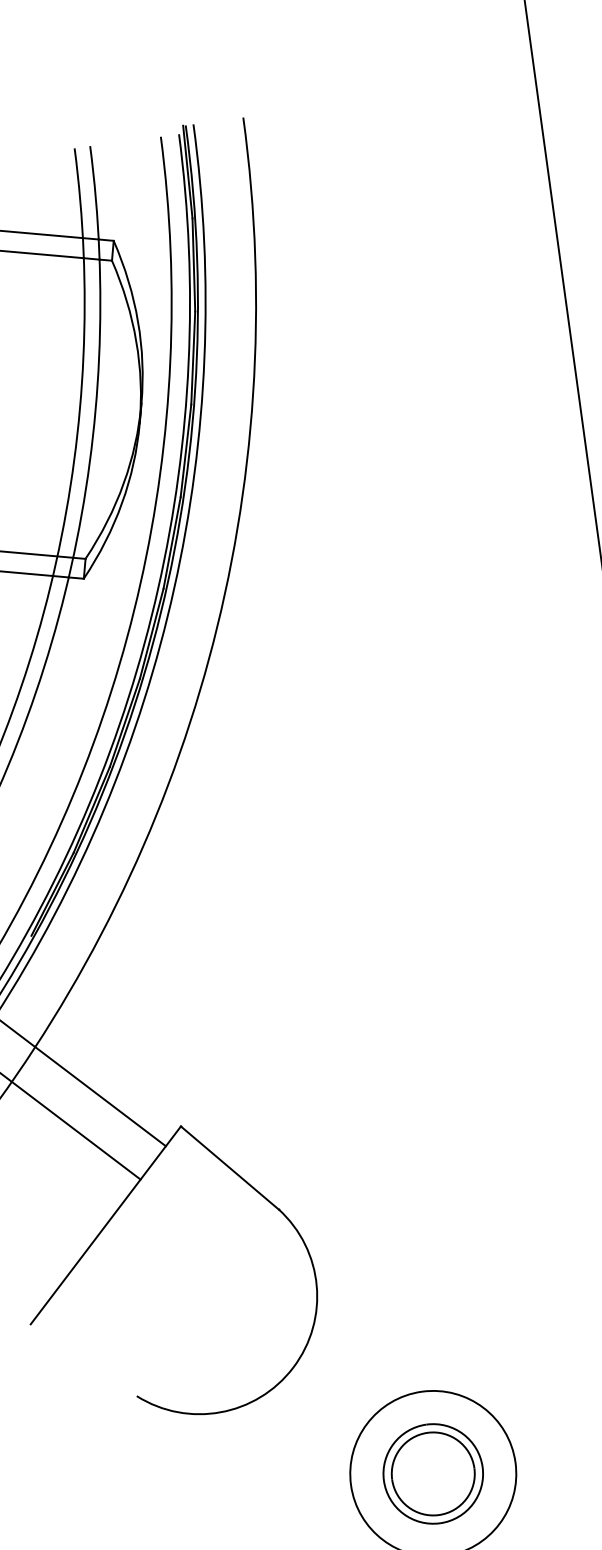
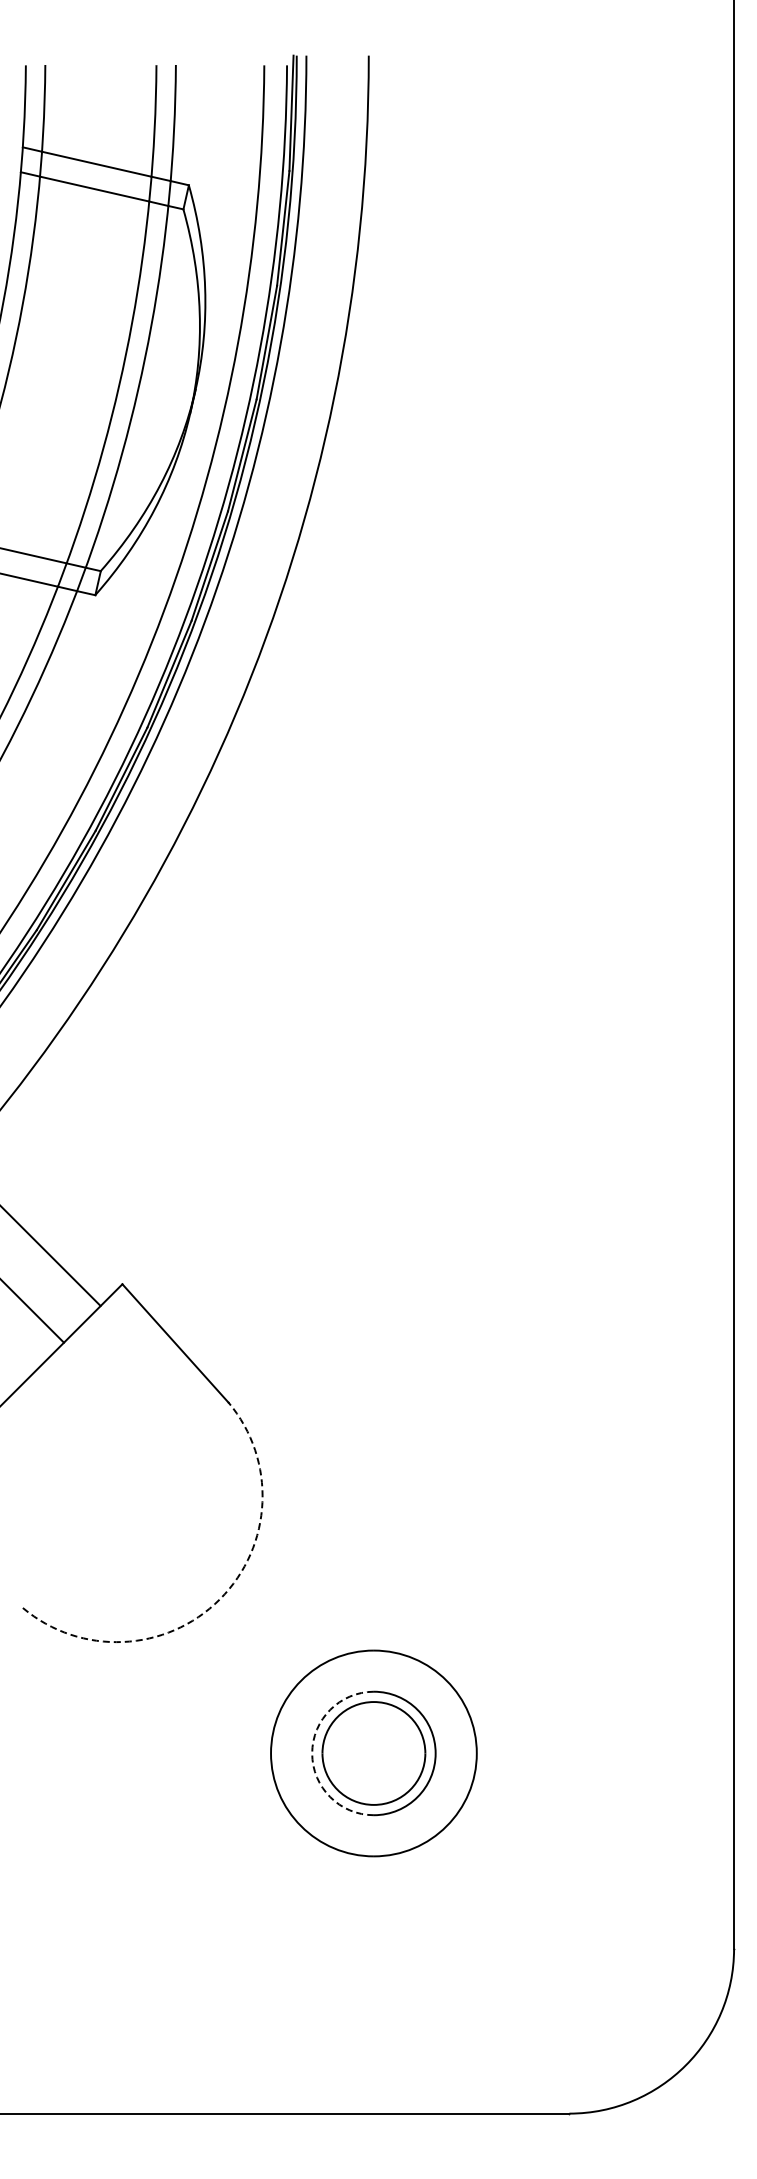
arc: (293, 1367) -> (219, 1599), solid -> dashed
arc: (384, 1480) -> (312, 1753), solid -> dashed

